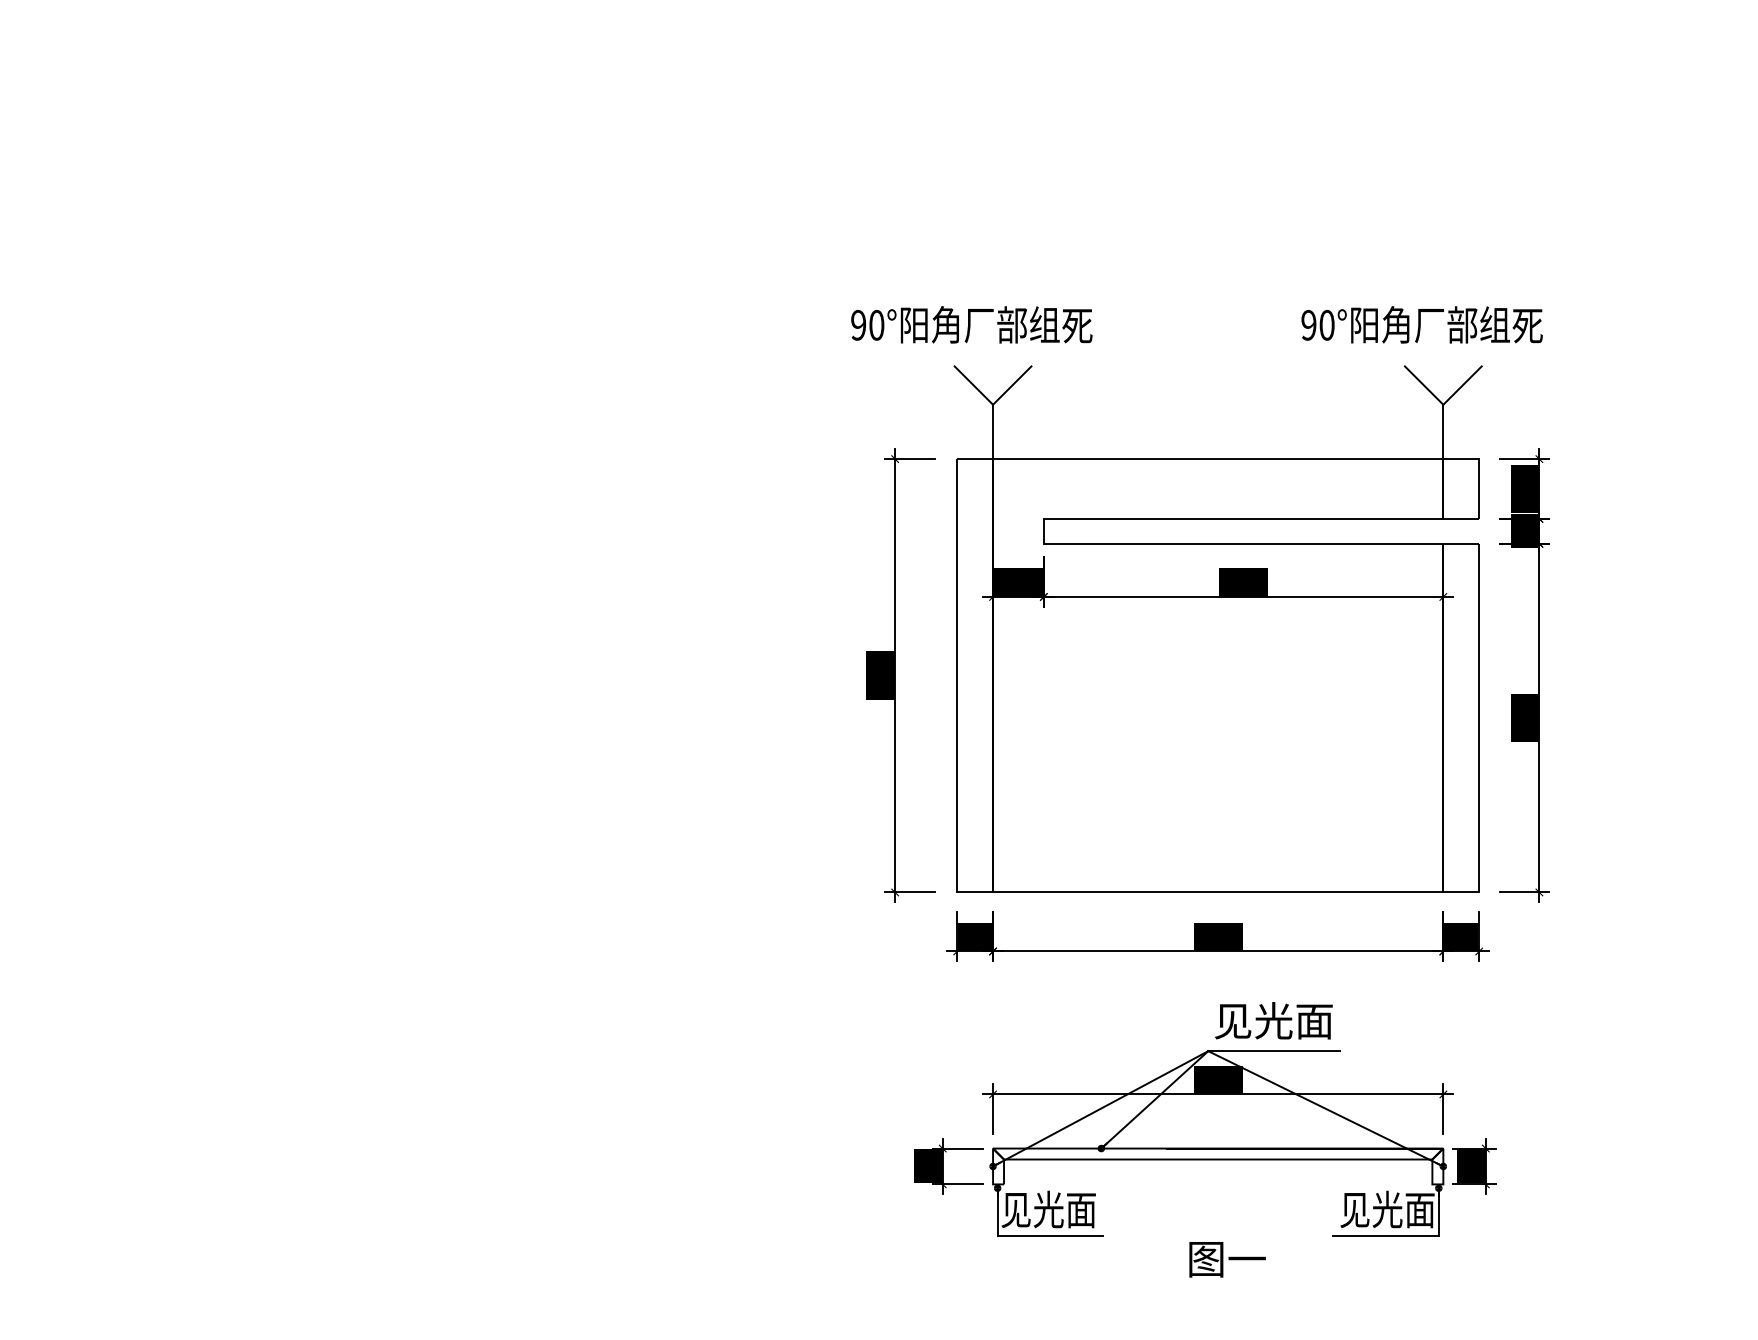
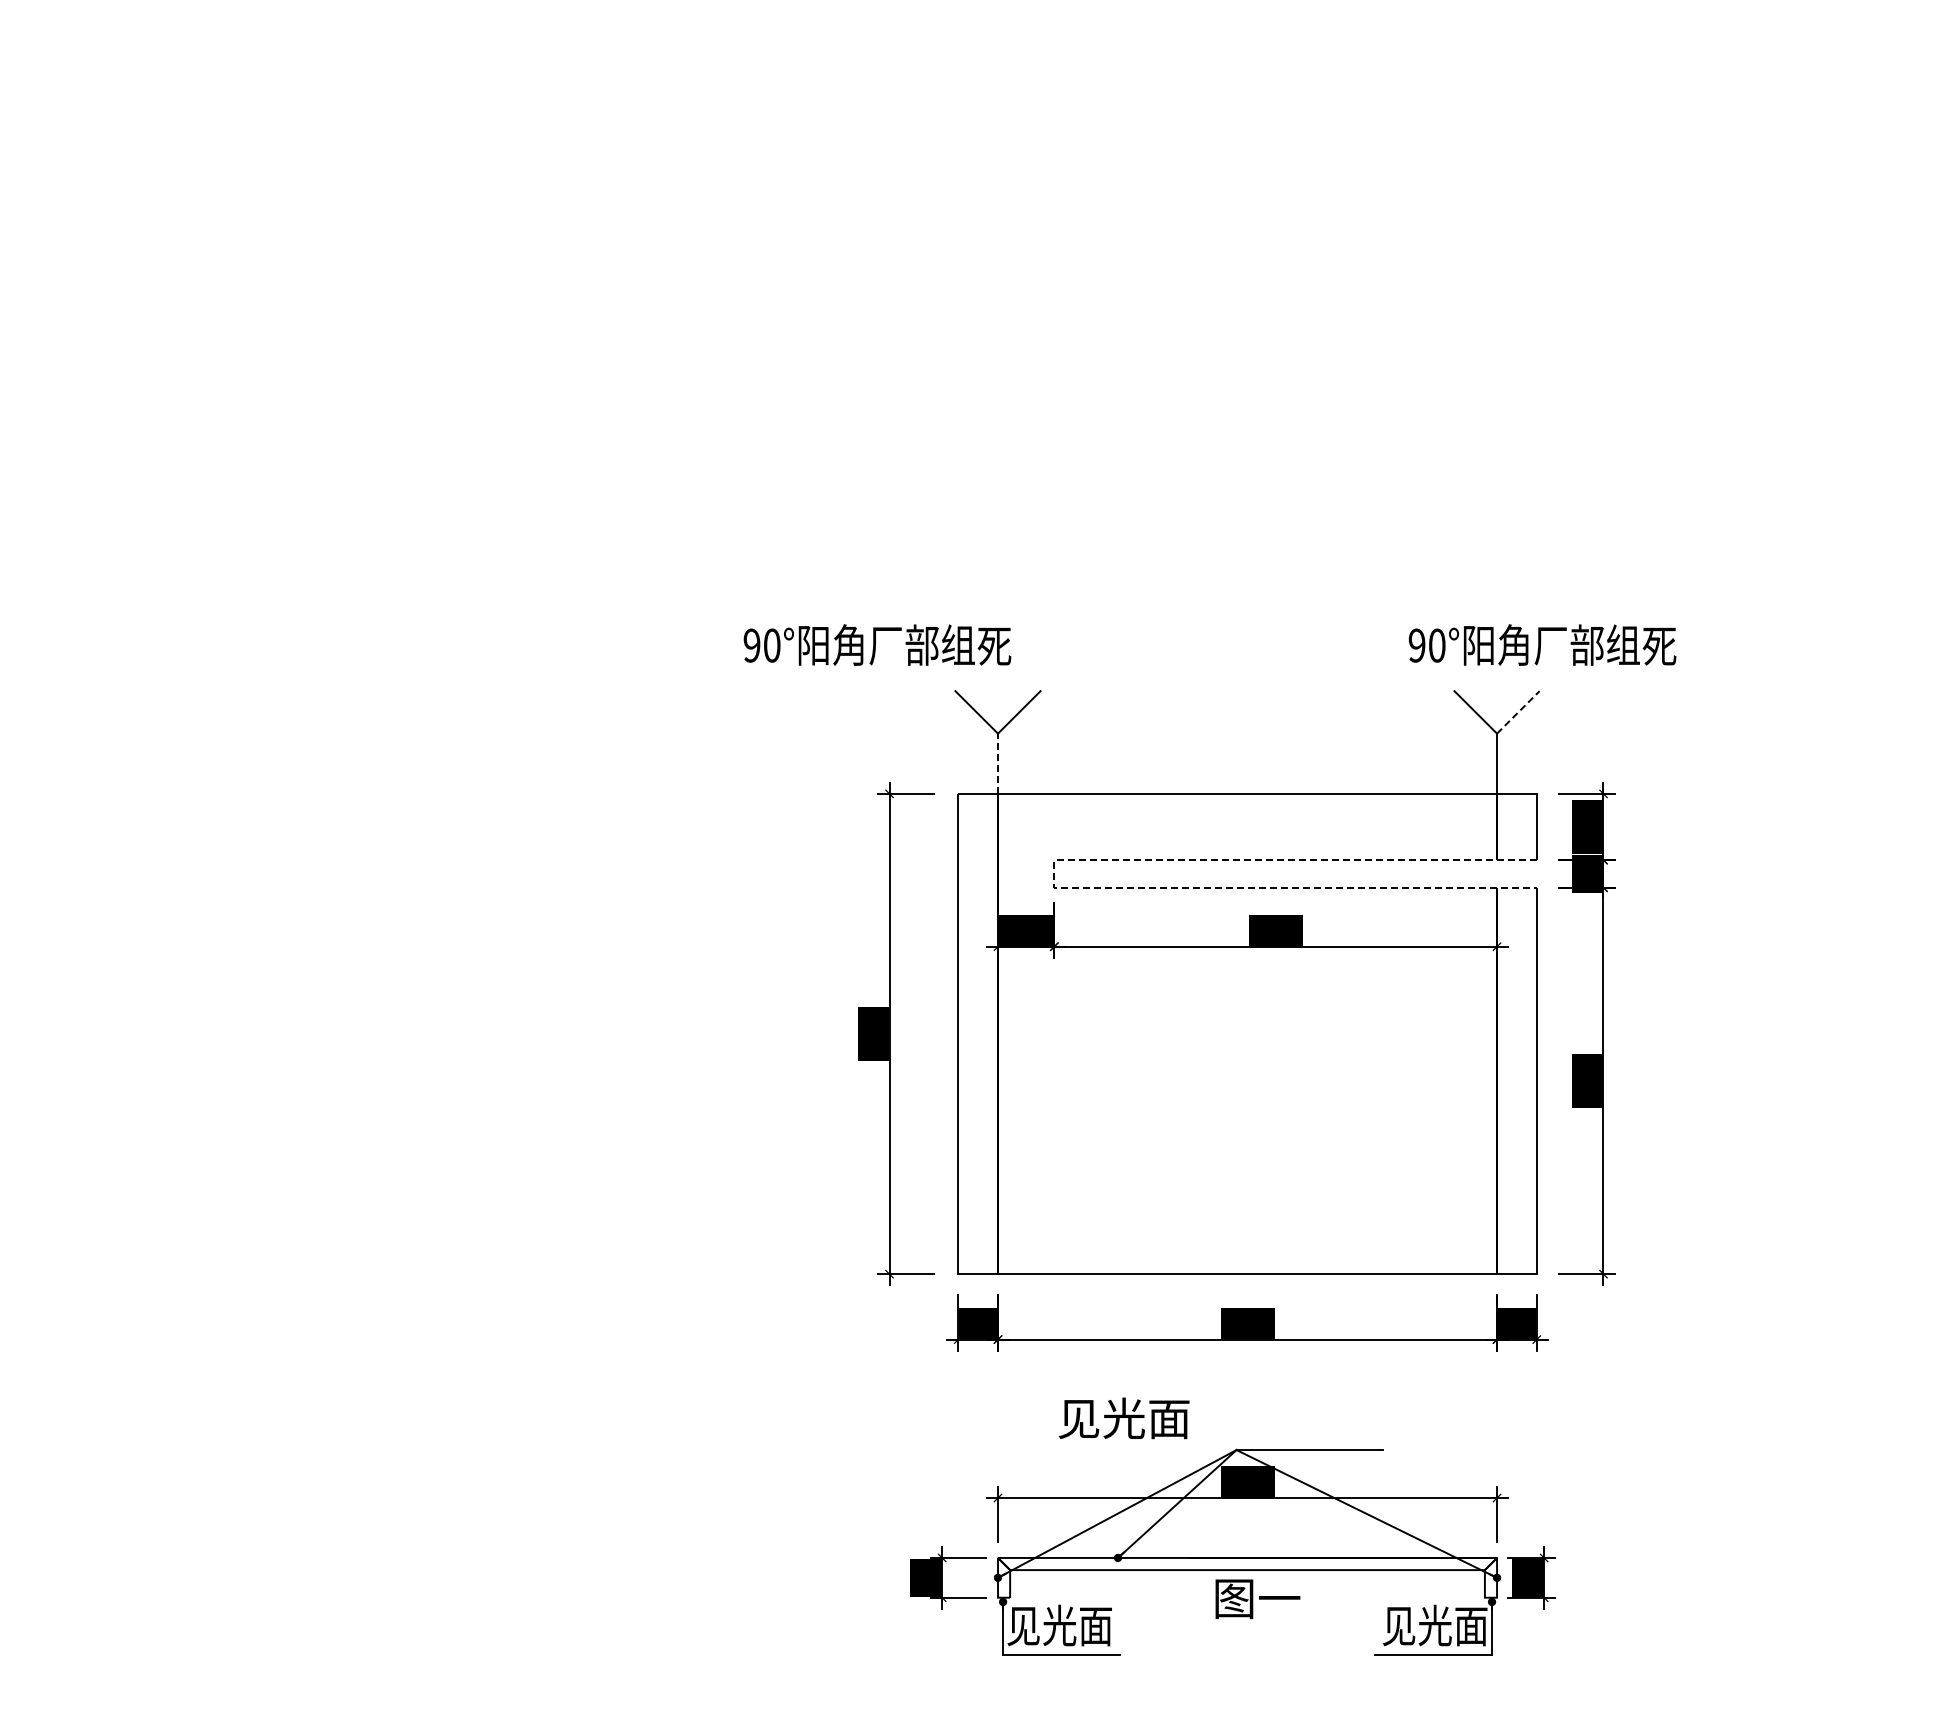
text: (971, 324) -> (877, 644), moved
text: (1422, 324) -> (1542, 644), moved
line: (1462, 385) -> (1518, 712), solid -> dashed
line: (993, 431) -> (998, 763), solid -> dashed
line: (1044, 530) -> (1054, 873), solid -> dashed
text: (1273, 1020) -> (1123, 1418), moved
text: (1227, 1259) -> (1257, 1598), moved

